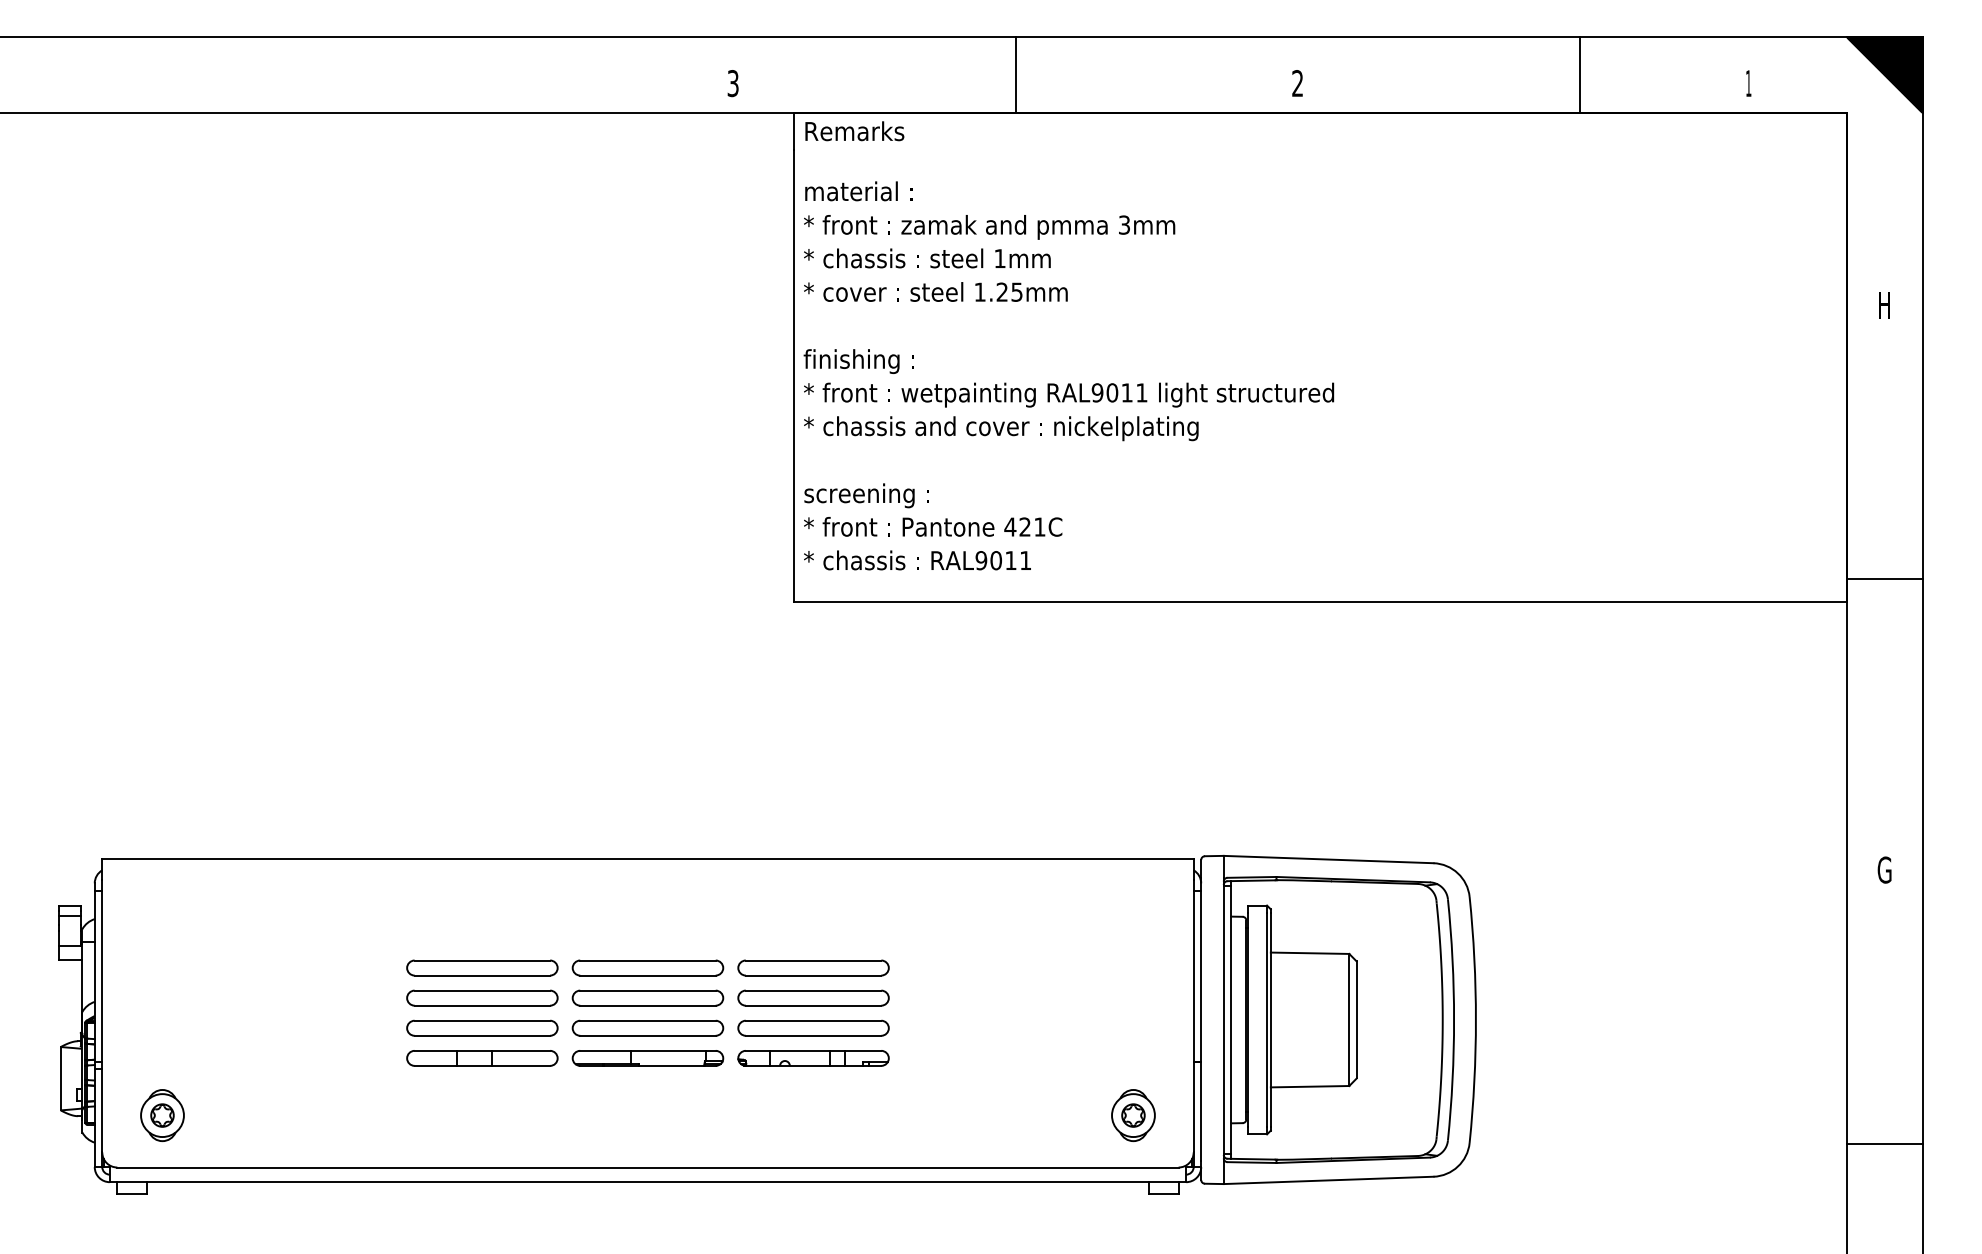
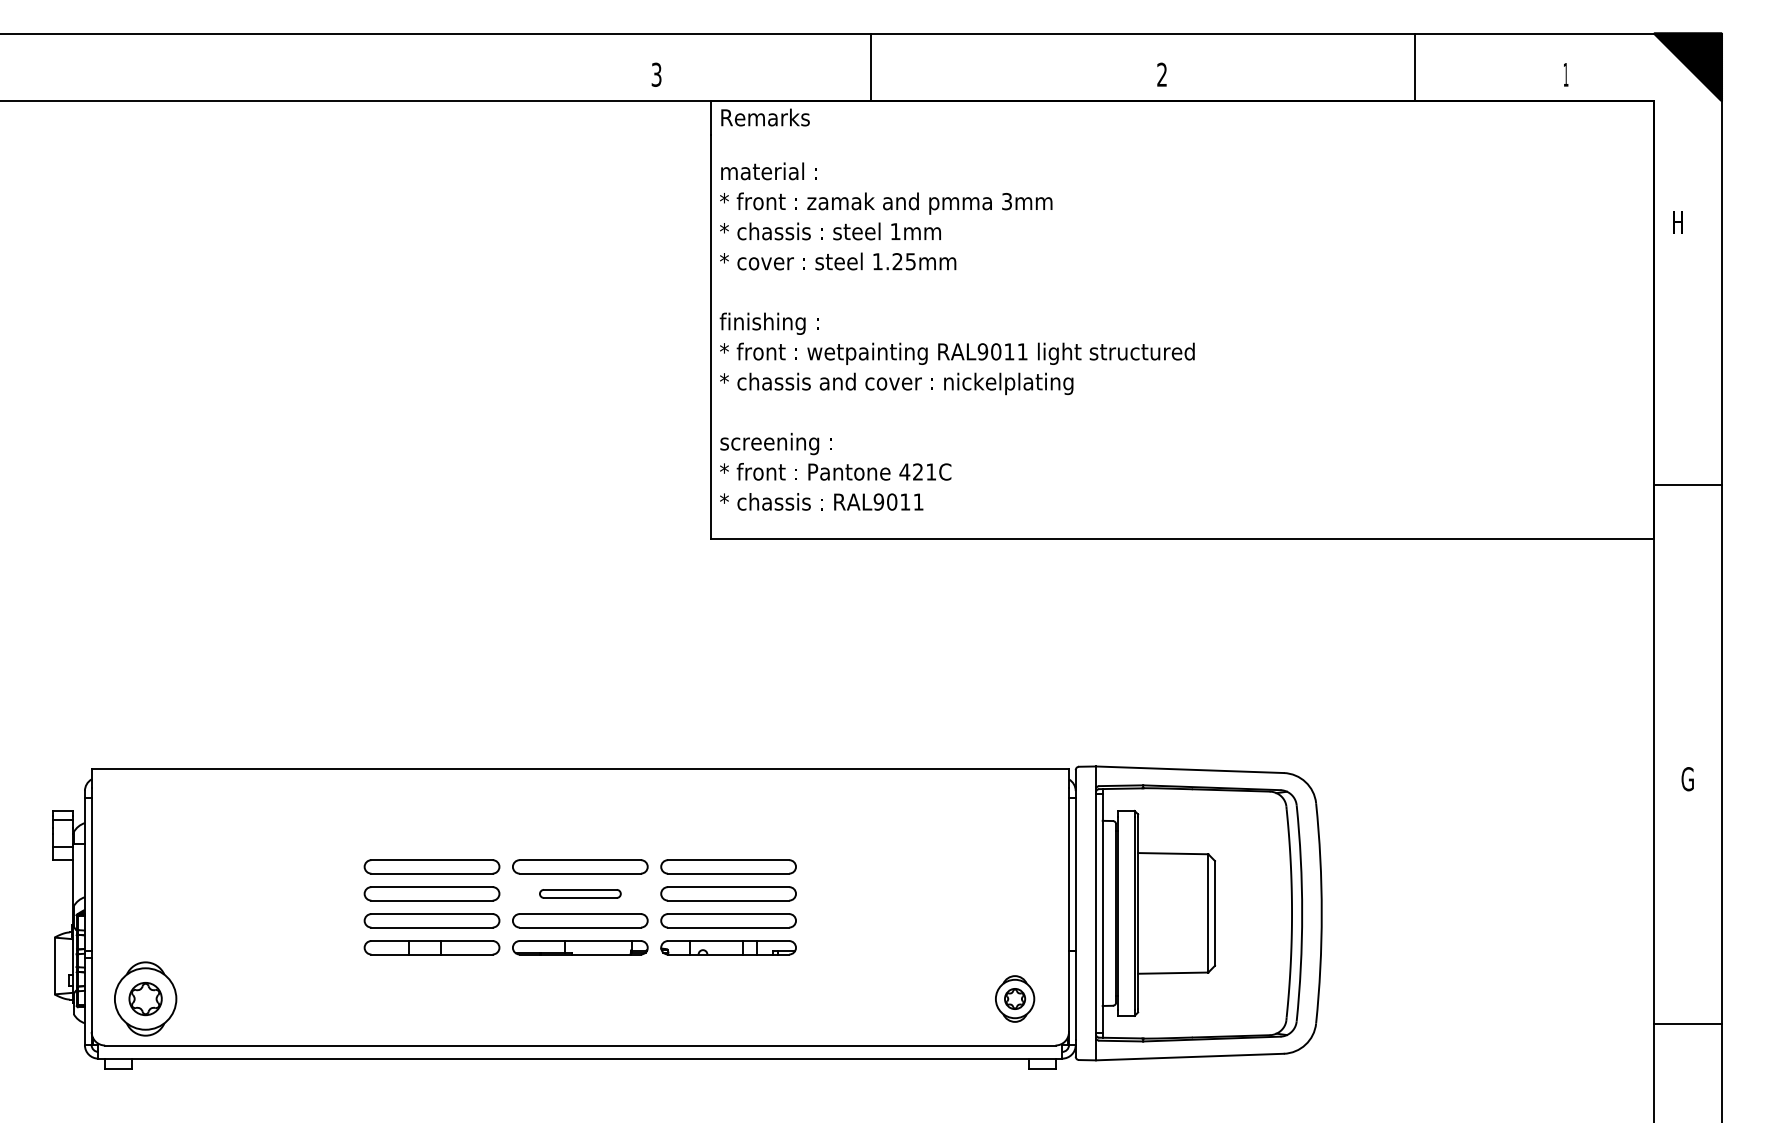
line: (1015, 74) -> (870, 66), moved
text: (1884, 305) -> (1677, 222), moved
line: (1884, 578) -> (1687, 484), moved
part: (648, 997) -> (580, 893), size x0.6
part: (162, 1114) -> (145, 998), size x1.6

